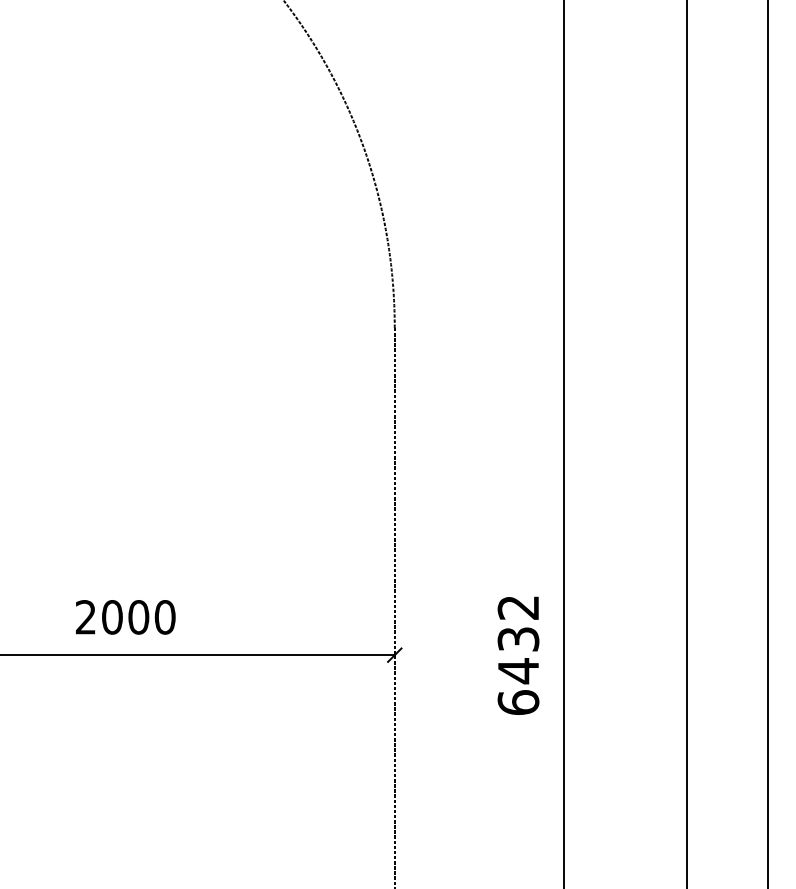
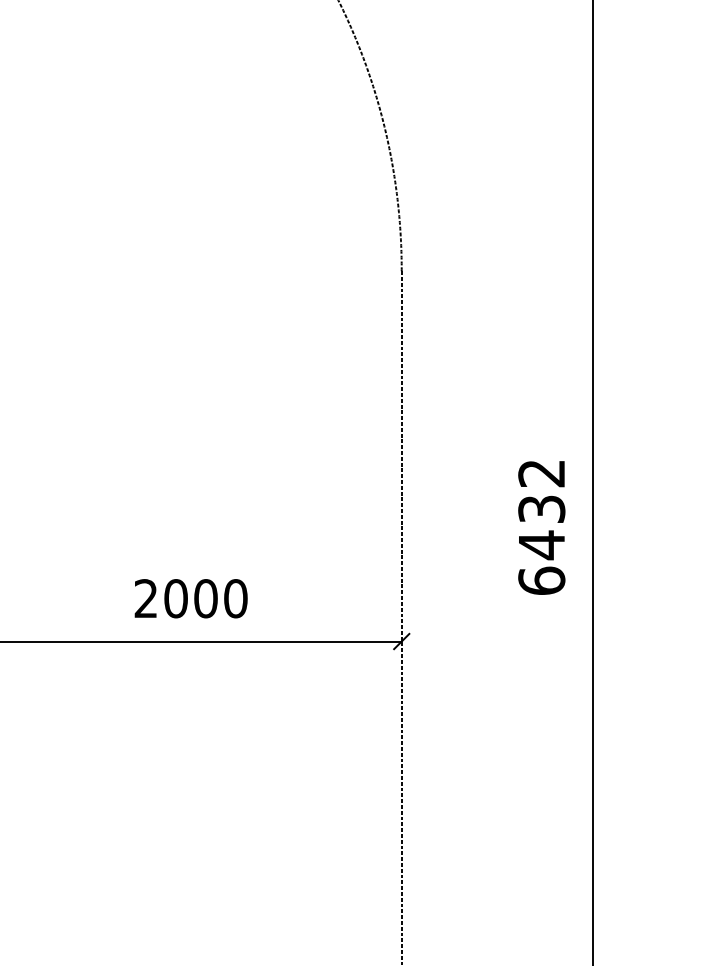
text: (125, 617) -> (190, 598), moved
text: (518, 655) -> (541, 527), moved

